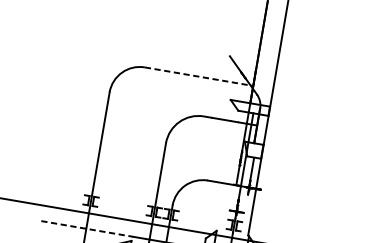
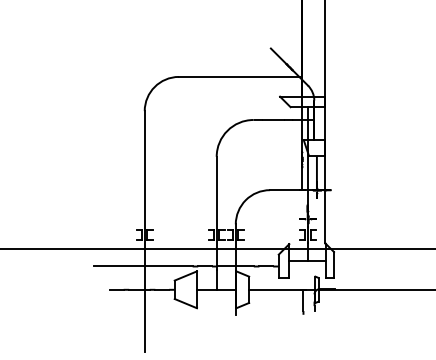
line: (198, 76) -> (240, 76), dashed -> solid
line: (85, 228) -> (143, 266), dashed -> solid

